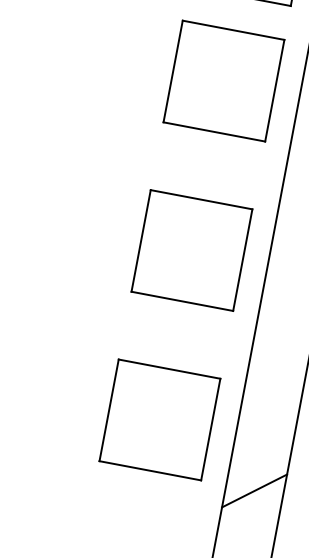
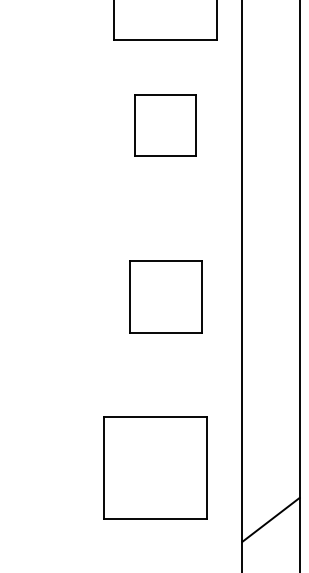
part: (223, 80) -> (165, 125), size x0.6
part: (191, 250) -> (165, 296), size x0.7
part: (159, 419) -> (155, 467), moved

